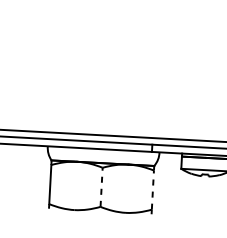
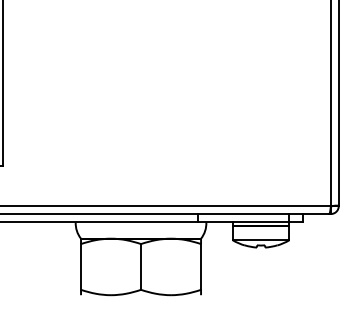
line: (102, 186) -> (141, 266), dashed -> solid
line: (153, 189) -> (201, 266), dashed -> solid

